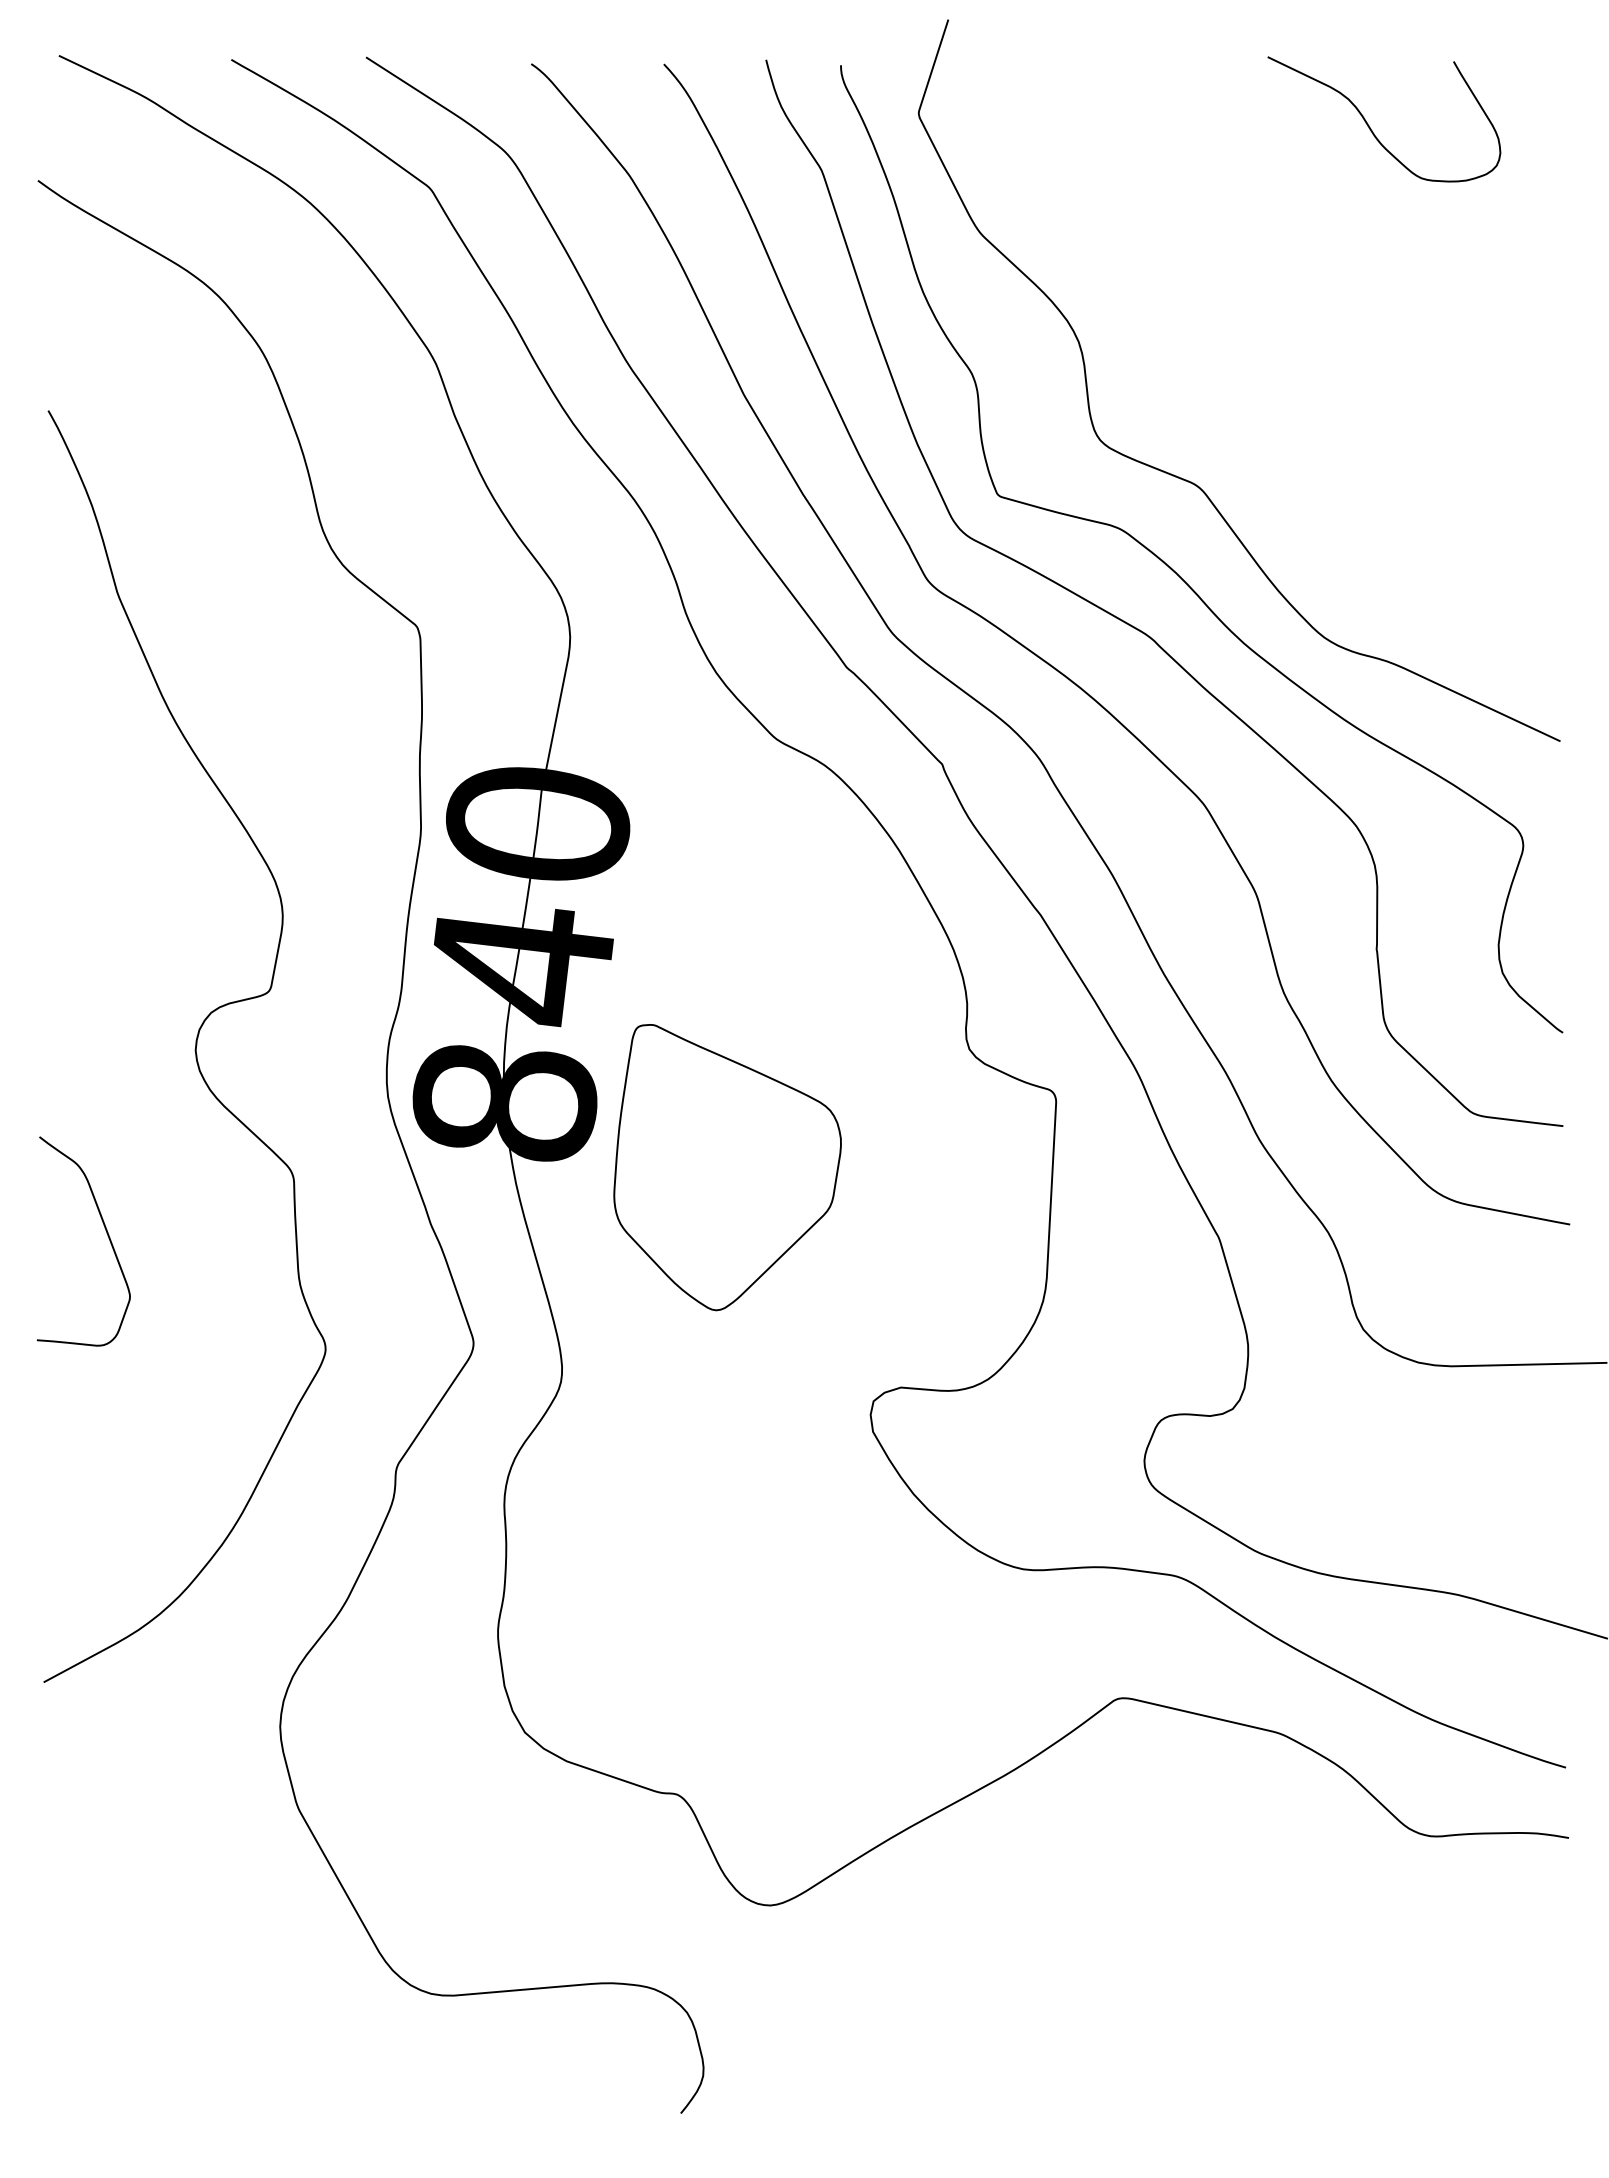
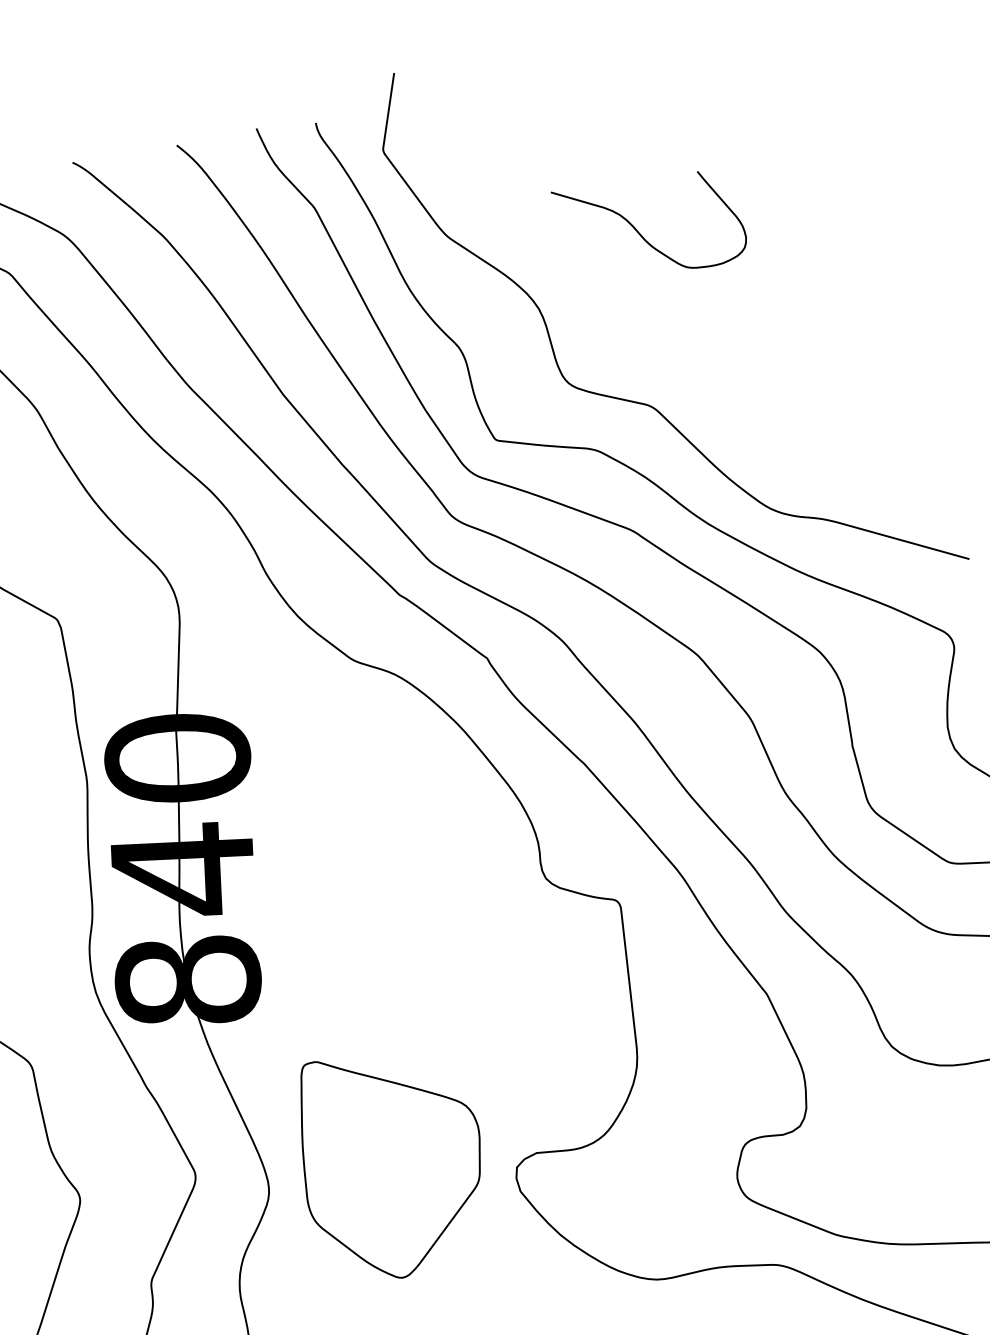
curve: (1371, 128) -> (641, 234), moved
part: (727, 1167) -> (392, 1164), moved

